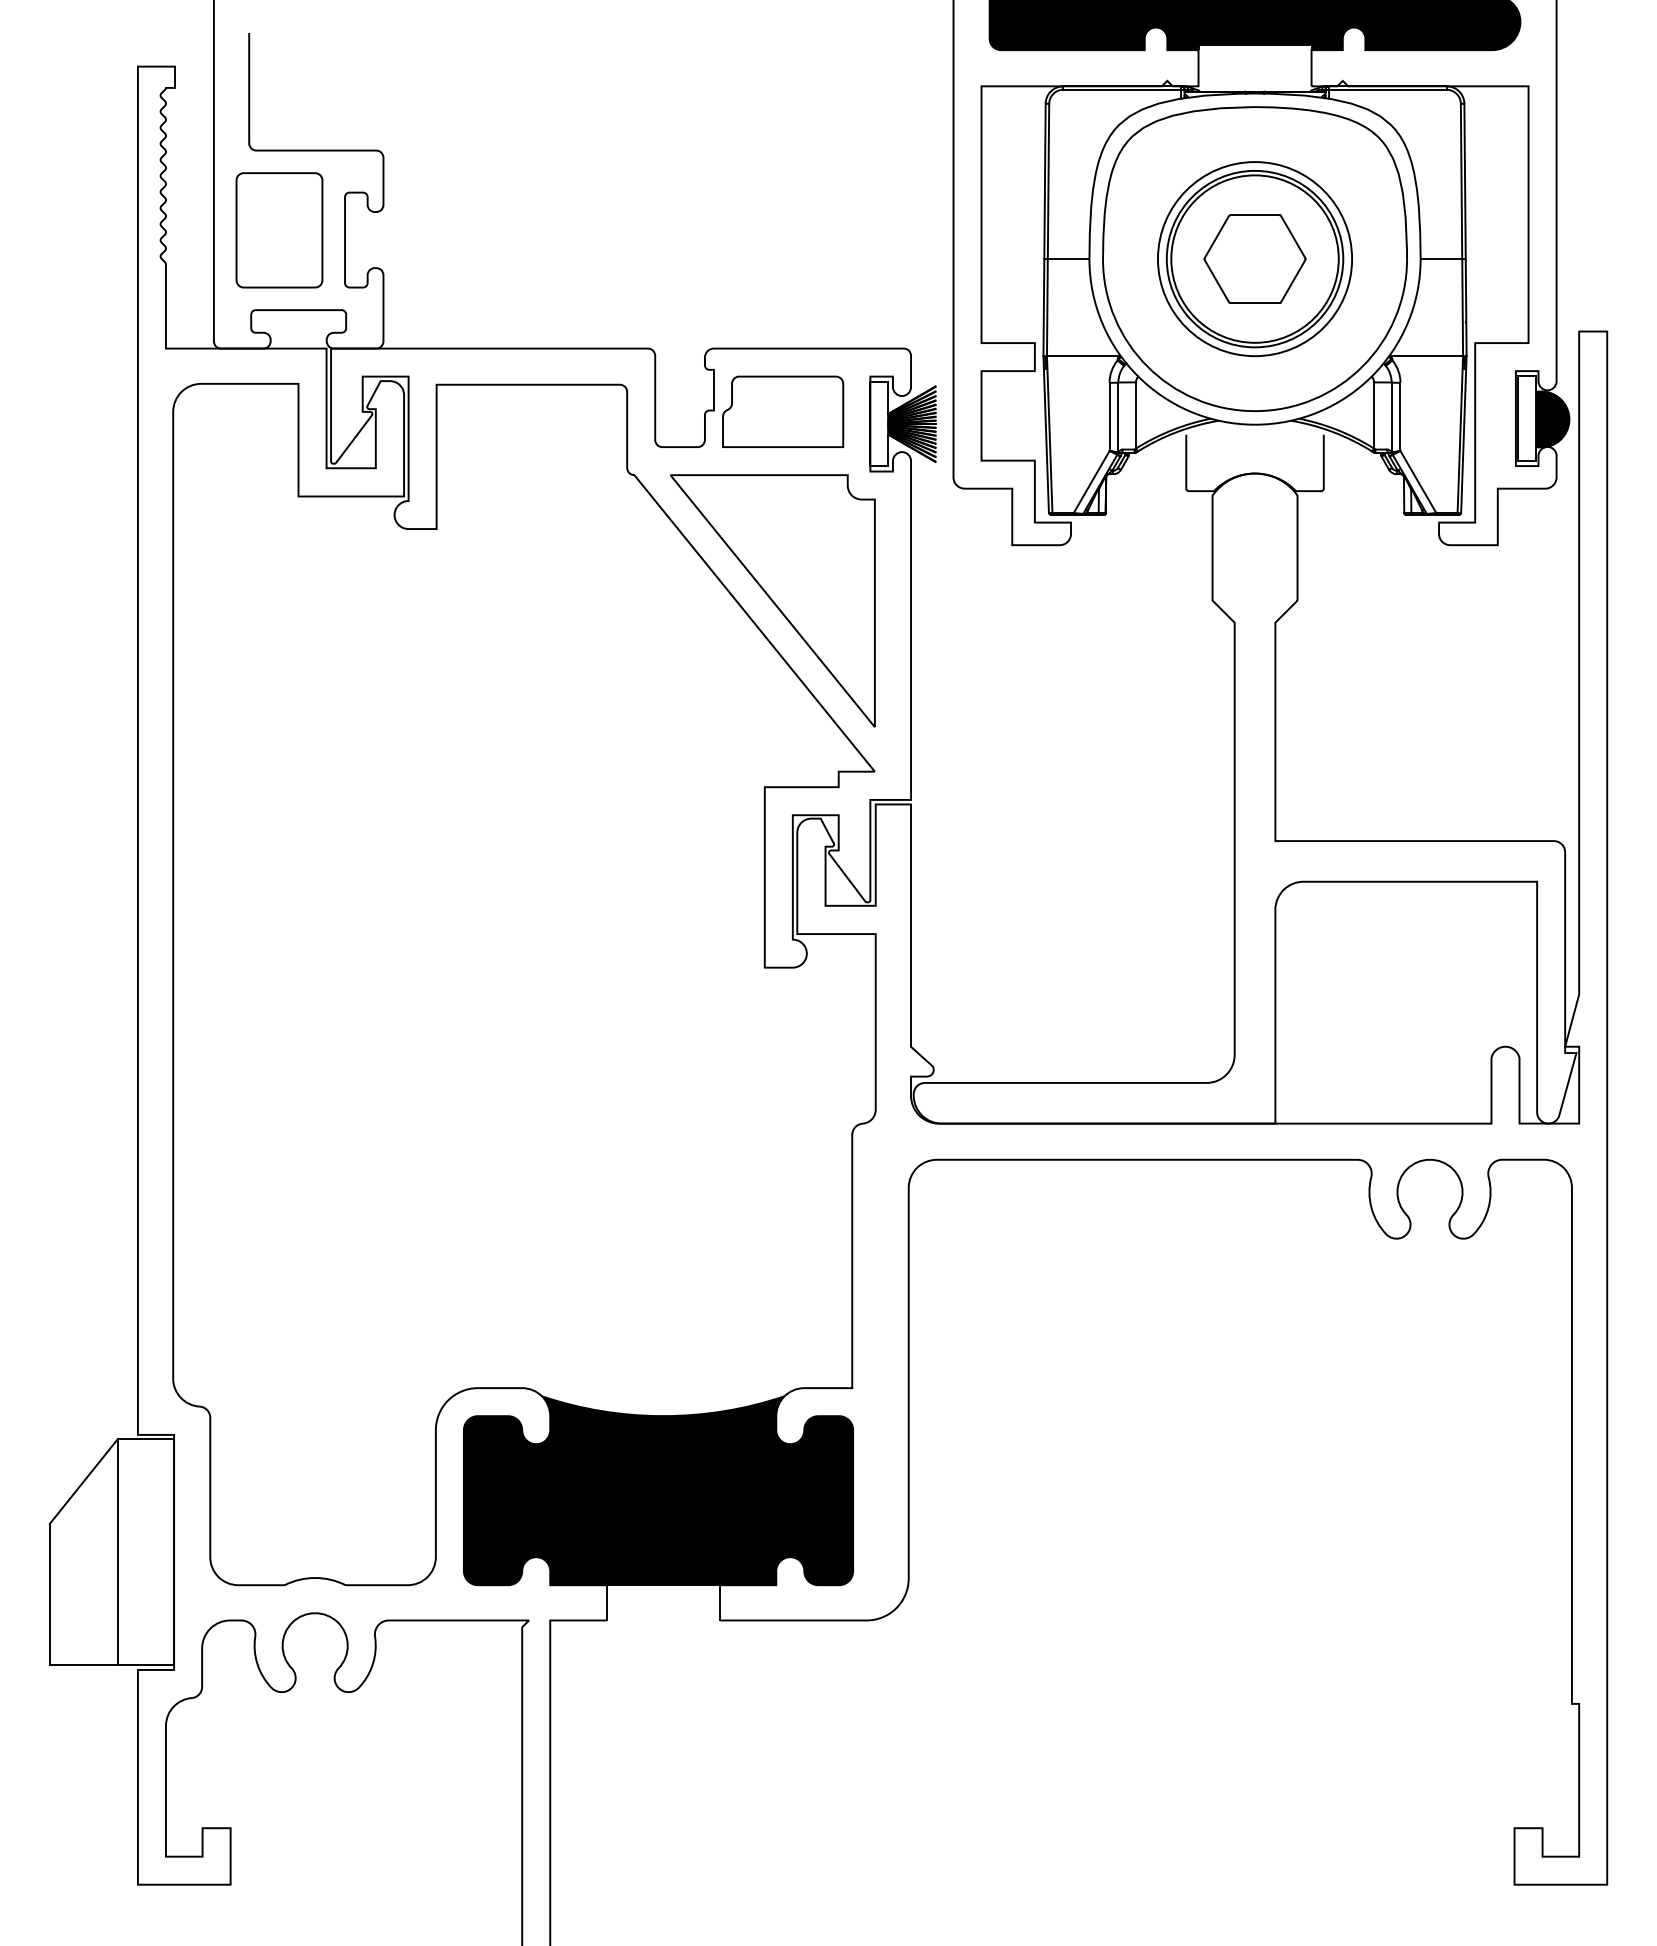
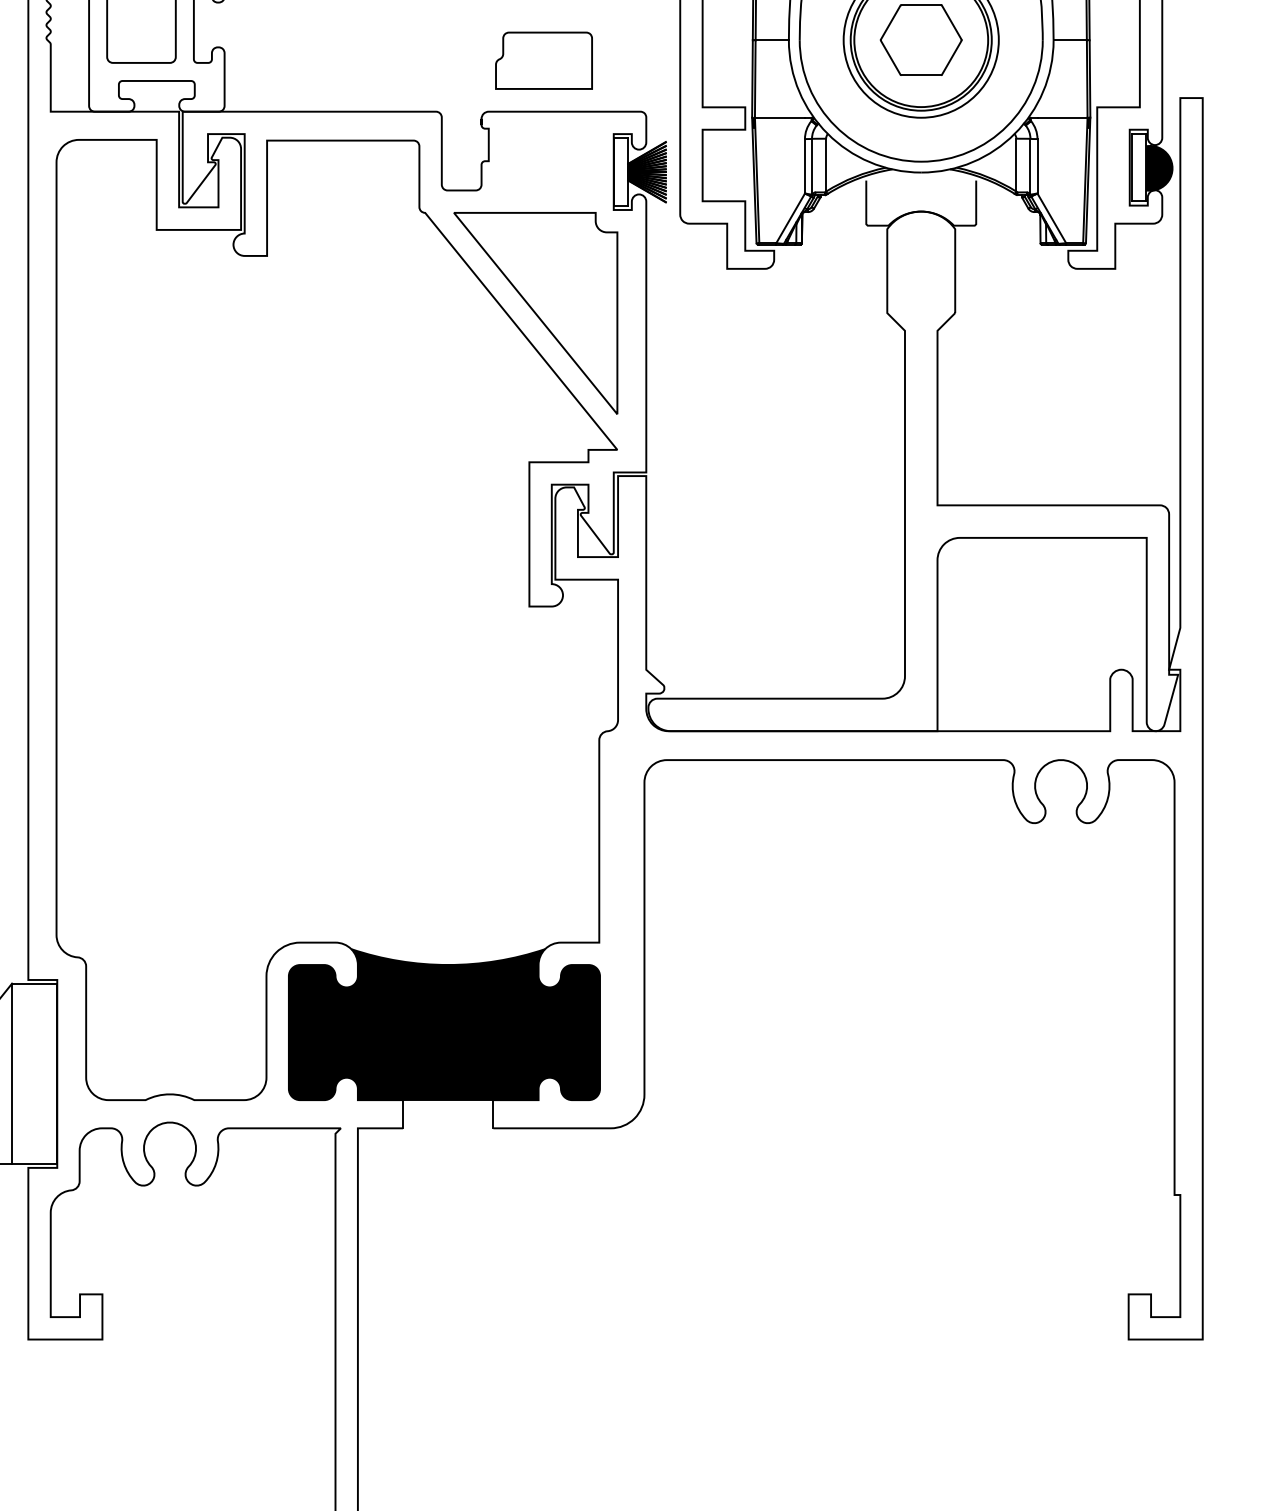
part: (783, 411) -> (544, 60), moved

